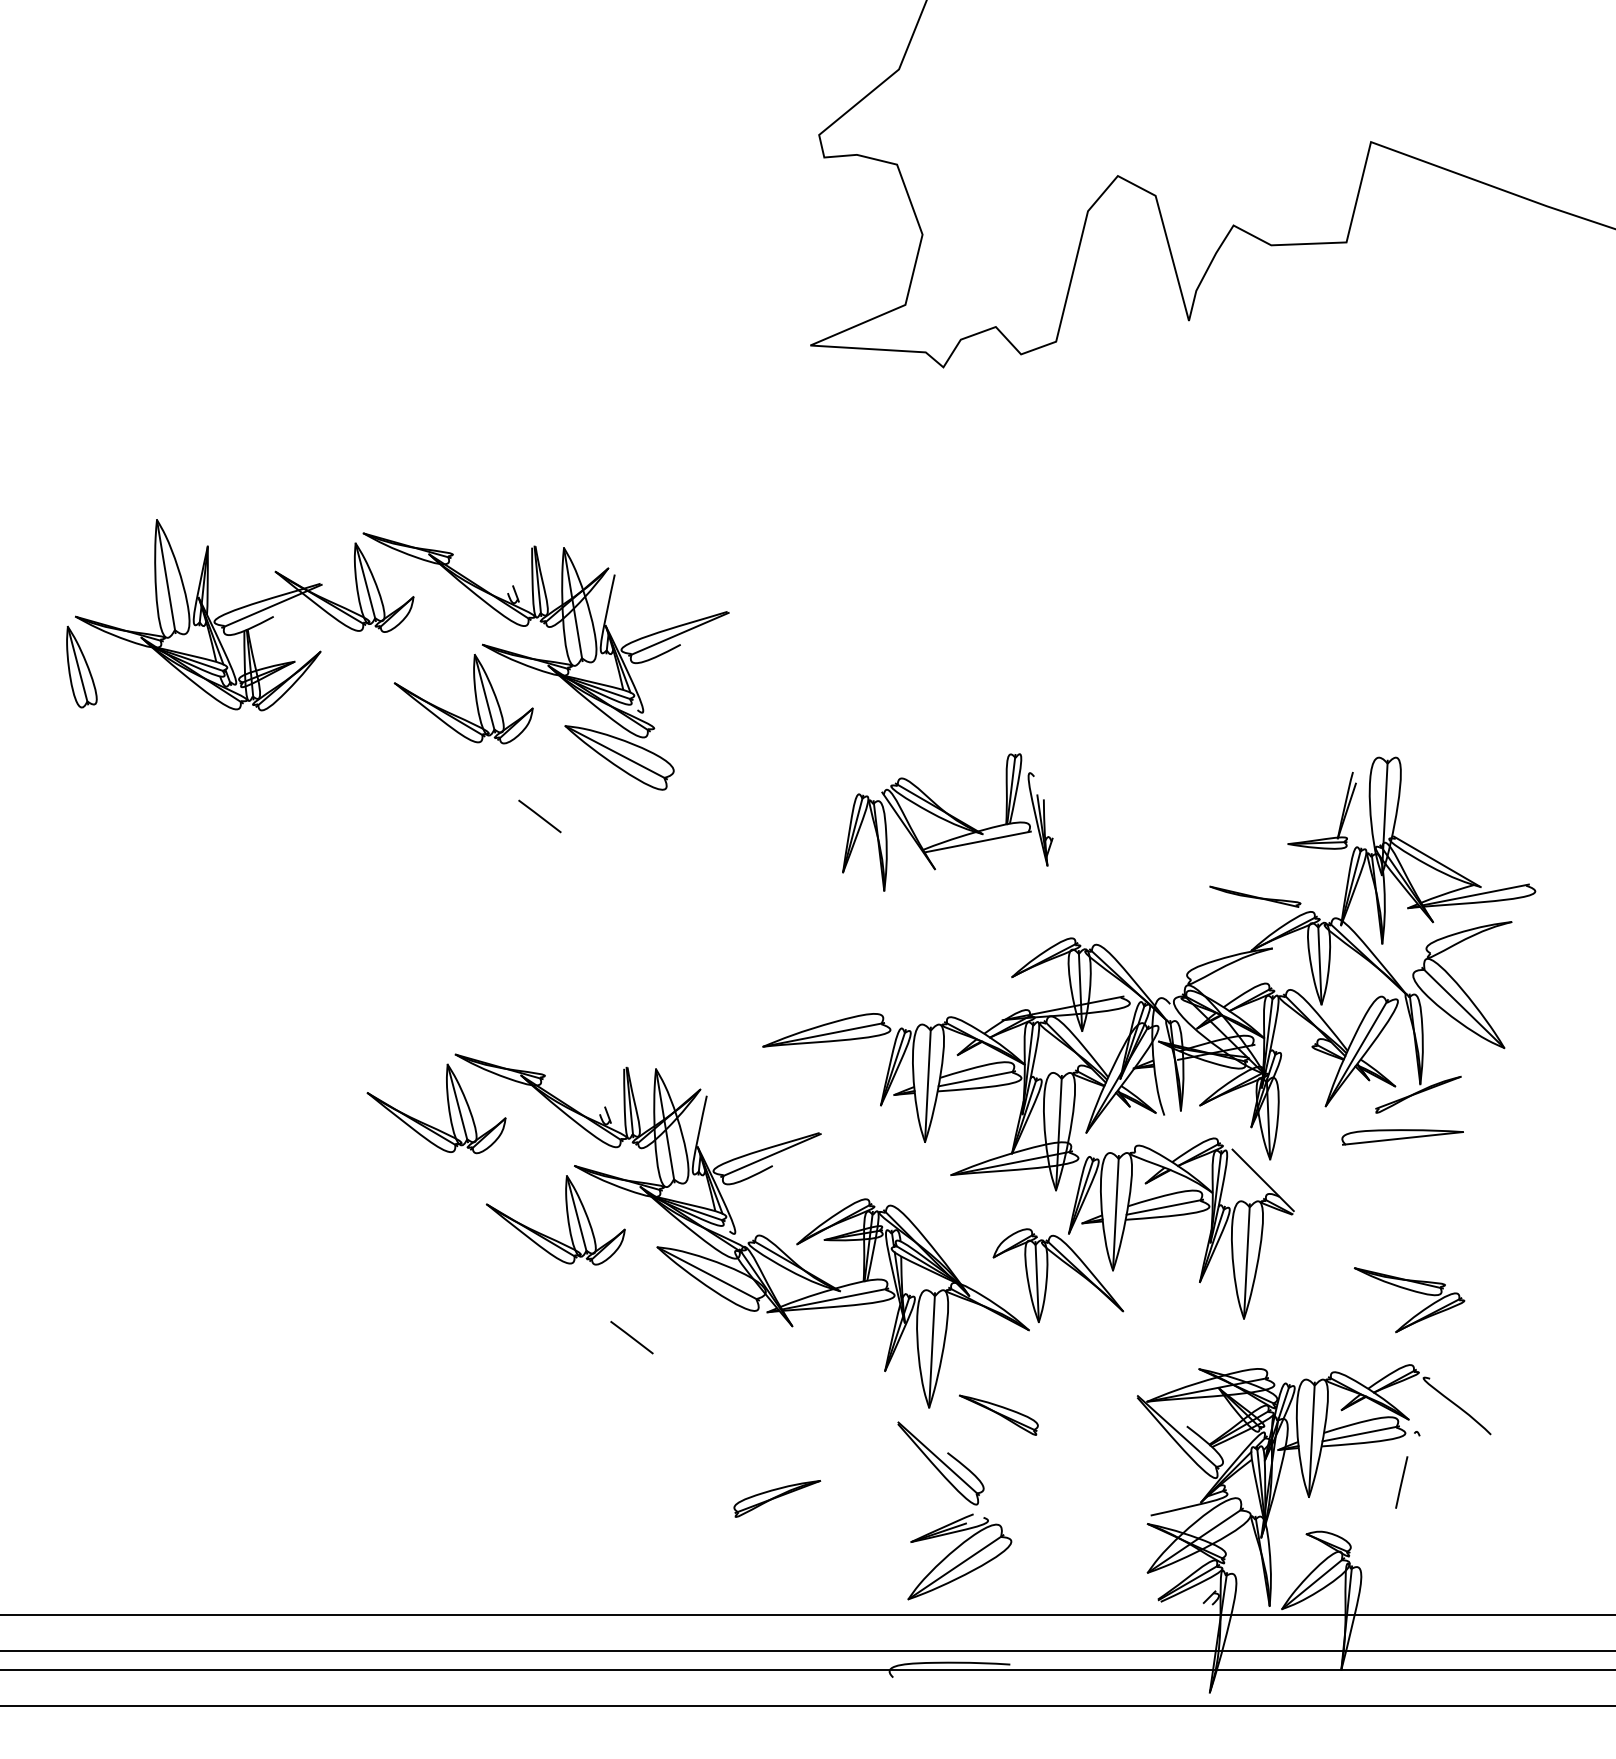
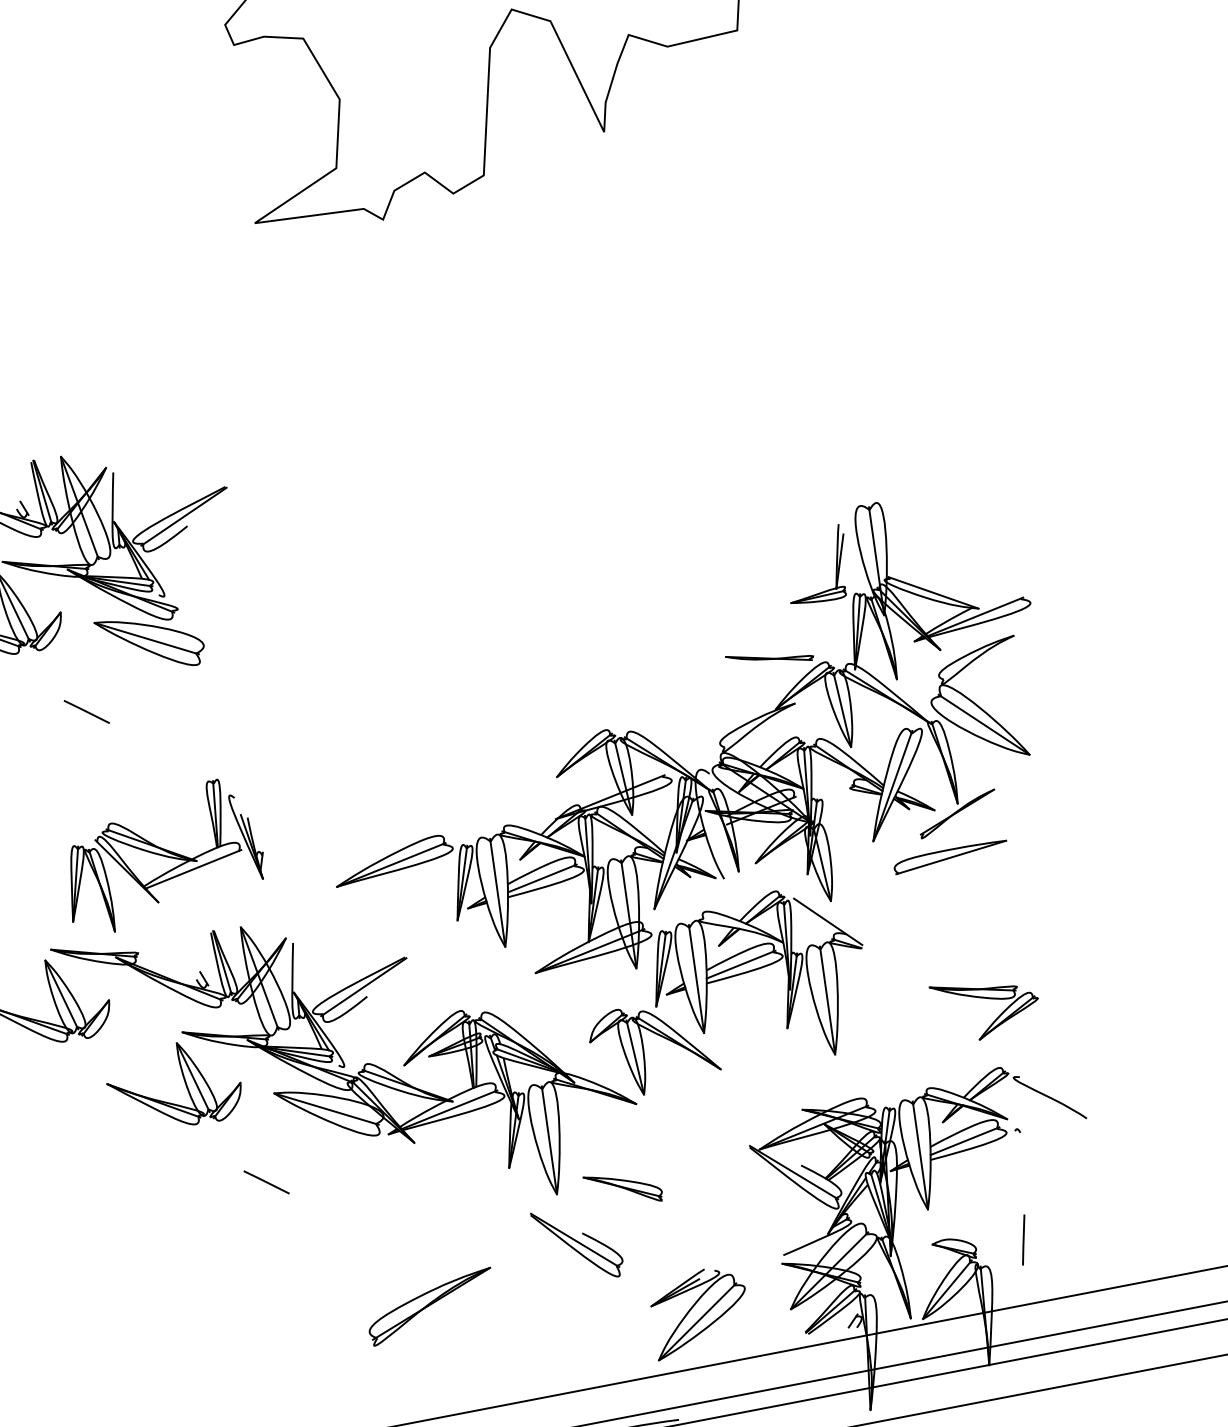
part: (947, 822) -> (161, 856), moved
line: (1401, 1482) -> (1023, 1240), moved
part: (777, 1498) -> (431, 1306), size x1.6
part: (959, 1556) -> (698, 1311), moved

